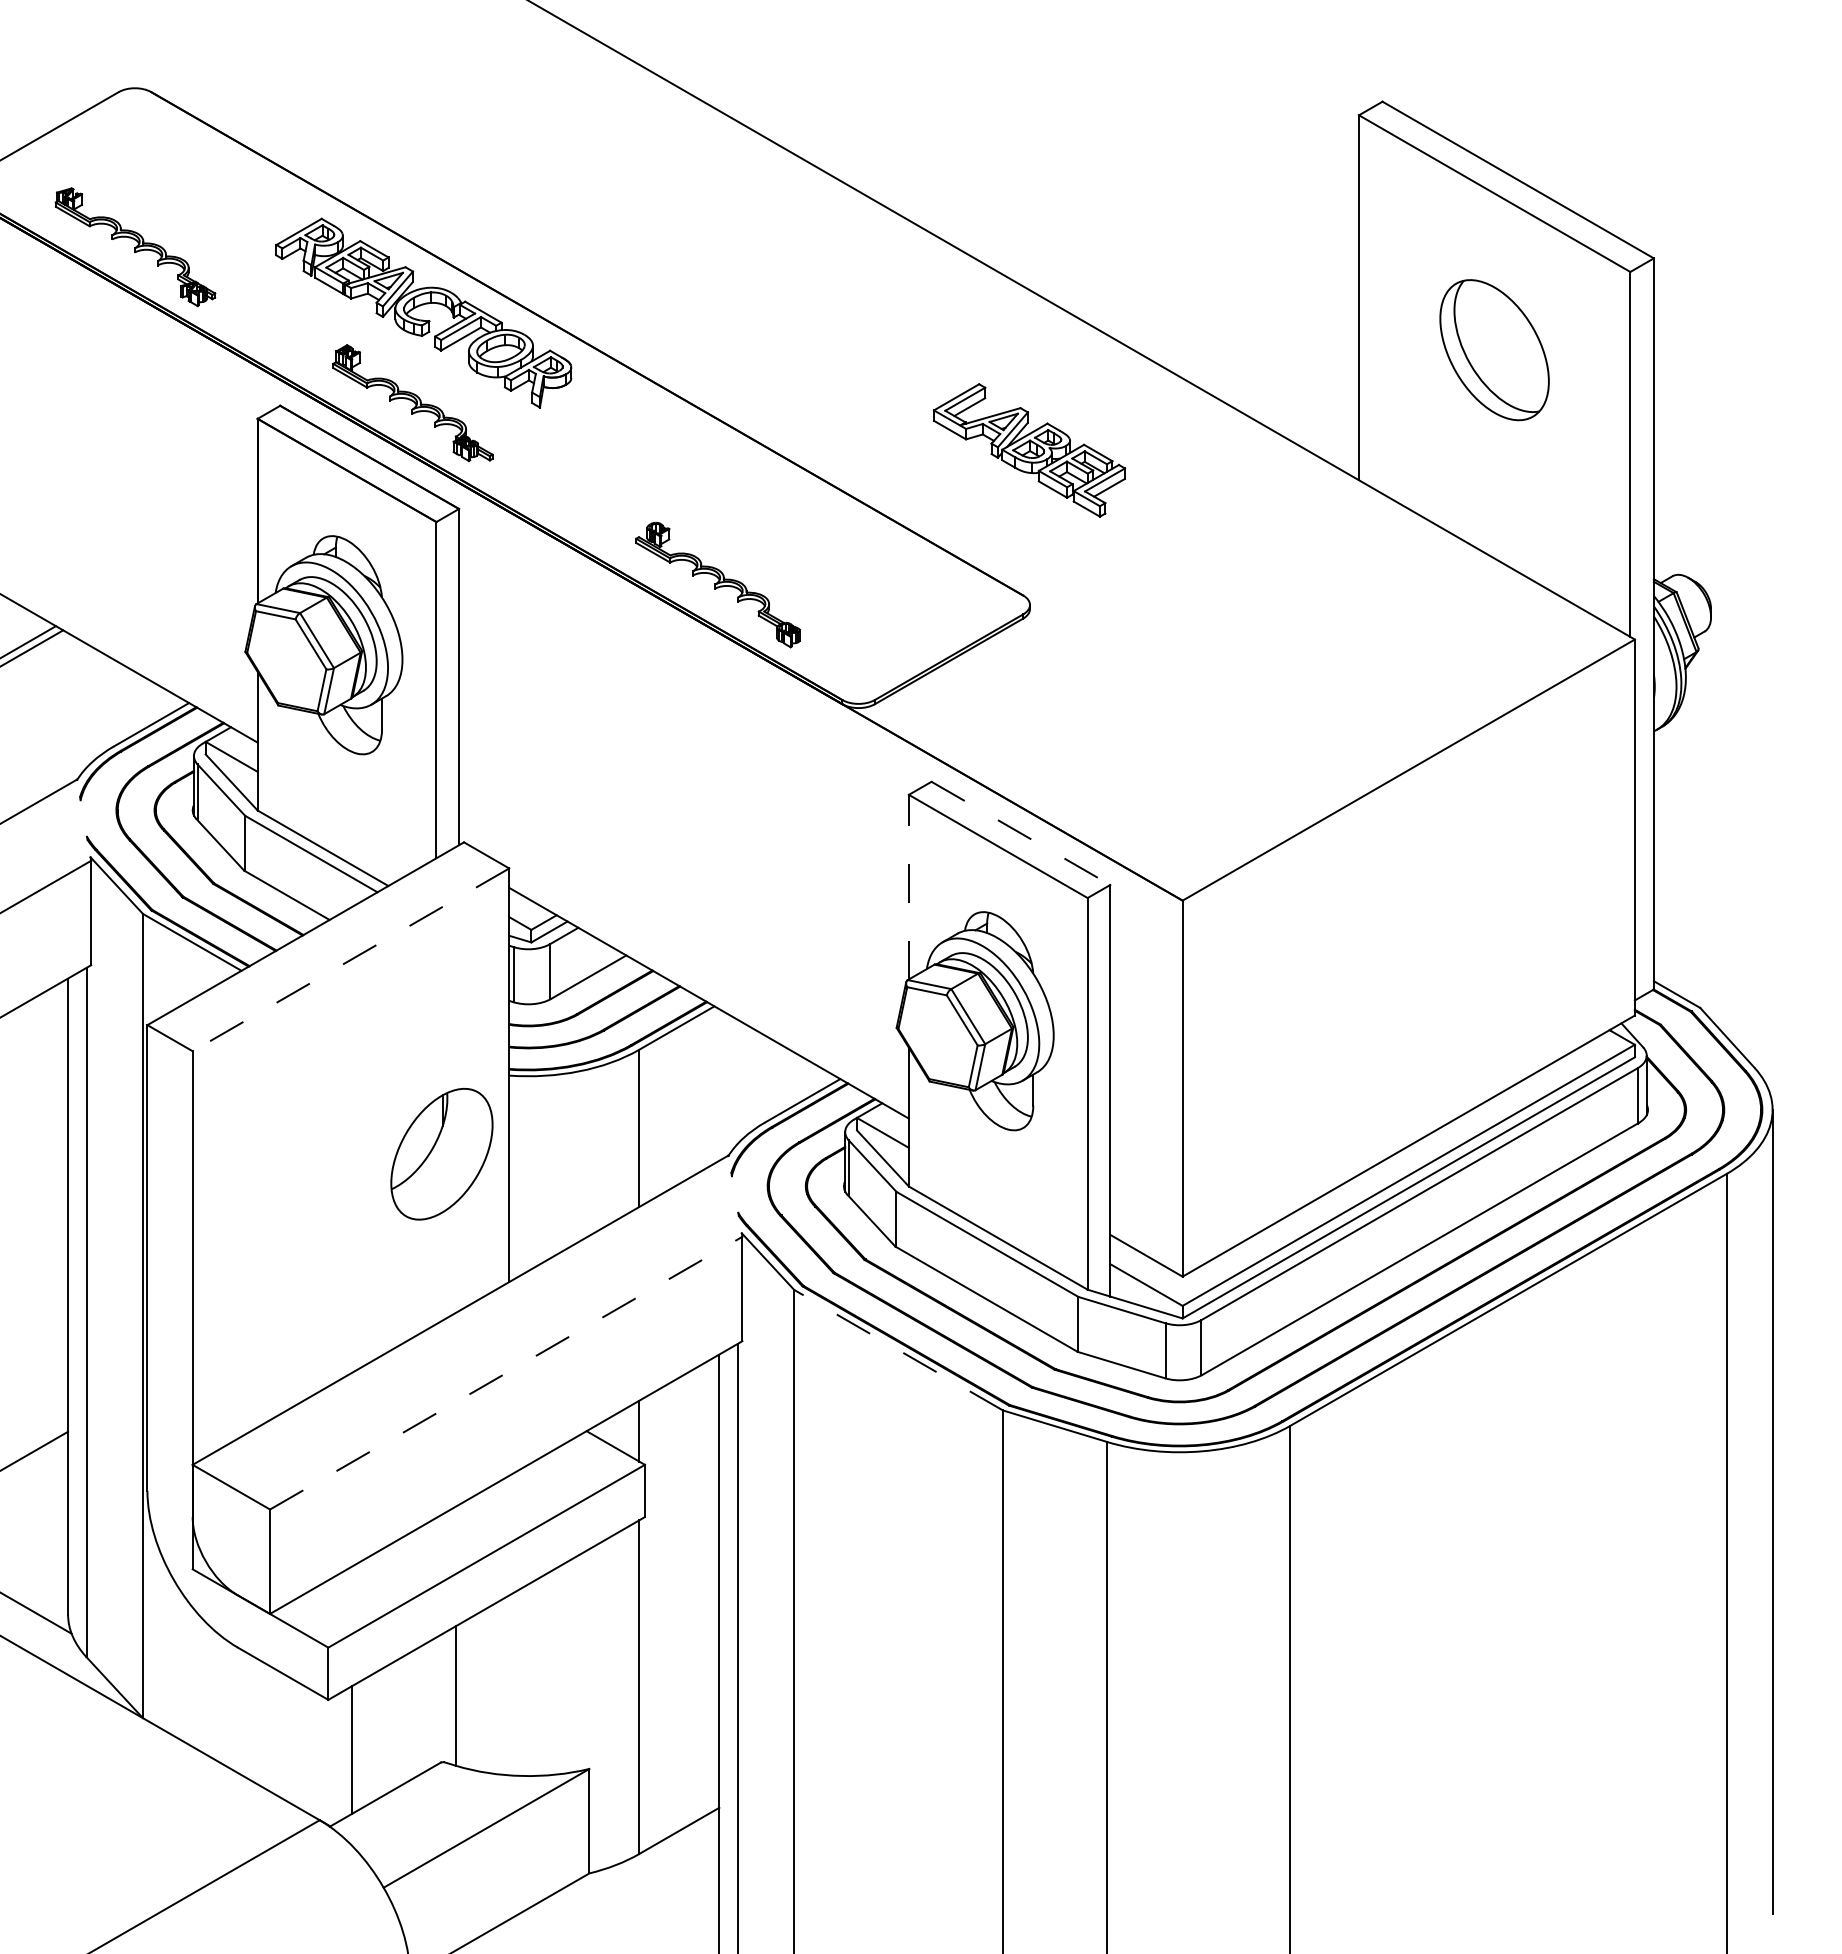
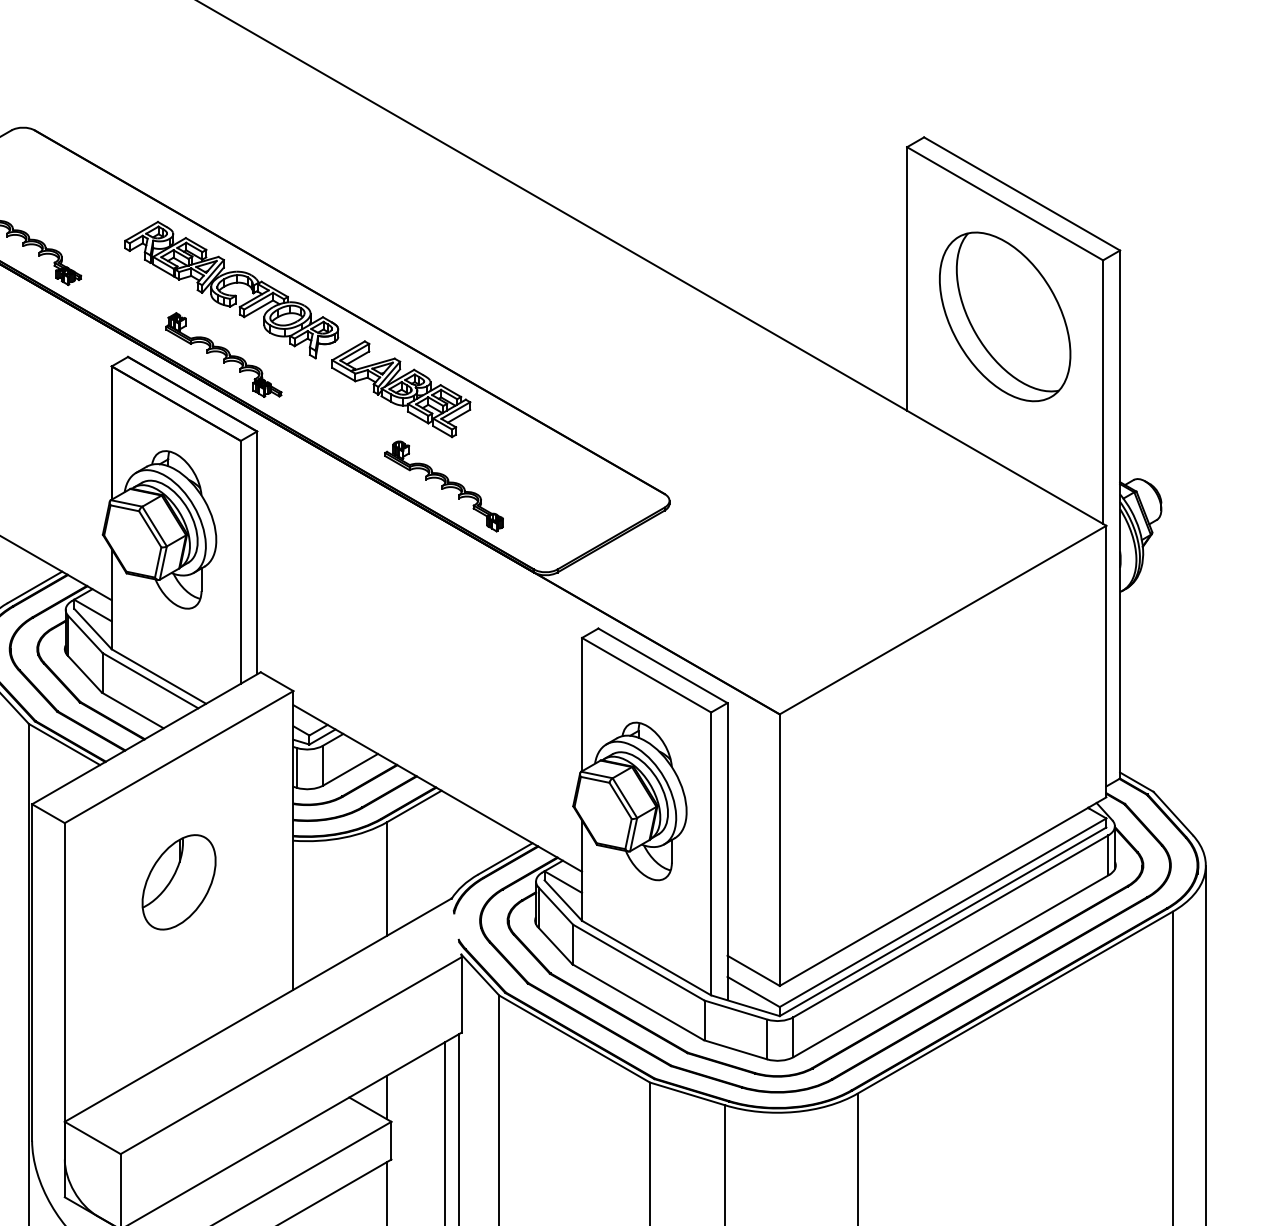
part: (1494, 349) -> (1004, 316), size x1.67
part: (1029, 450) -> (401, 389), moved
line: (1021, 833) -> (663, 665), dashed -> solid
line: (908, 886) -> (581, 704), dashed -> solid
line: (350, 959) -> (178, 756), dashed -> solid
part: (441, 1153) -> (178, 881), moved
line: (898, 1350) -> (574, 1039), dashed -> solid
line: (506, 1373) -> (291, 1055), dashed -> solid

